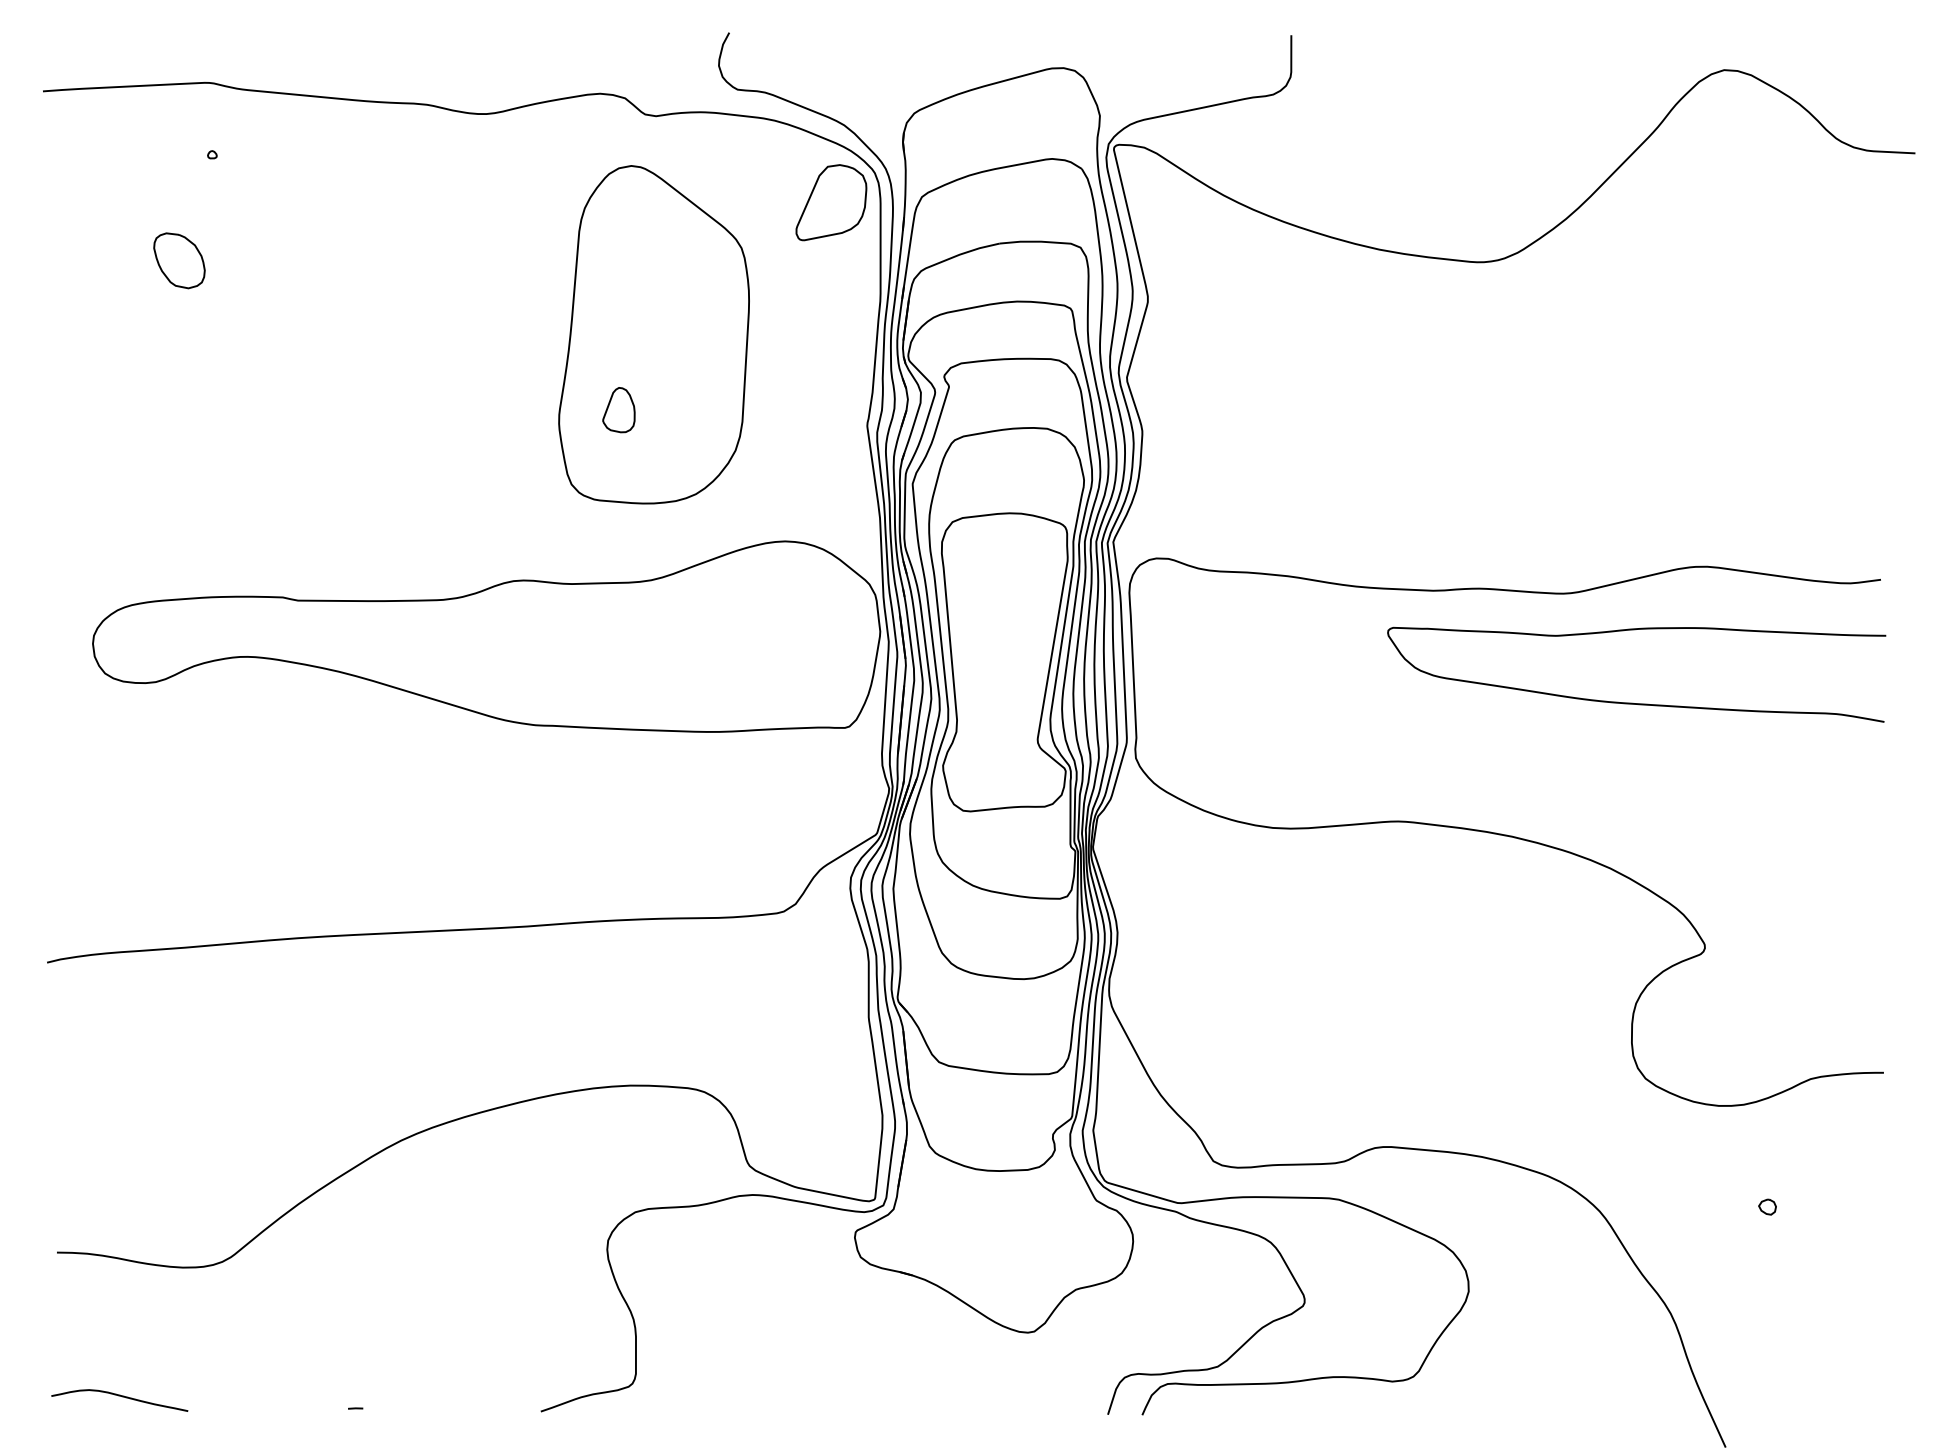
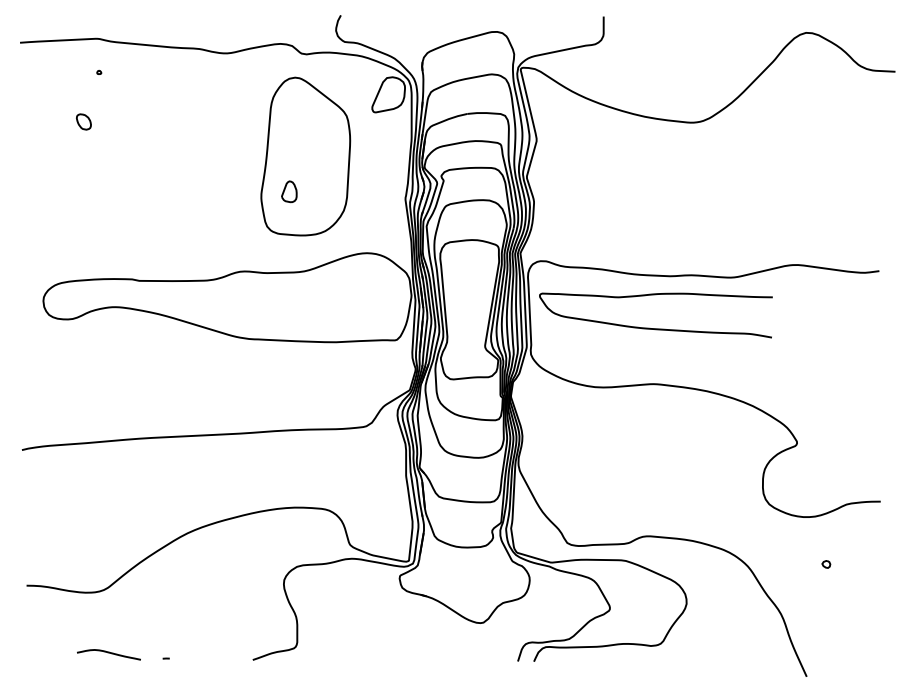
part: (178, 259) -> (83, 121), size x0.6
curve: (1635, 702) -> (655, 328), moved
curve: (118, 1397) -> (108, 653), moved

